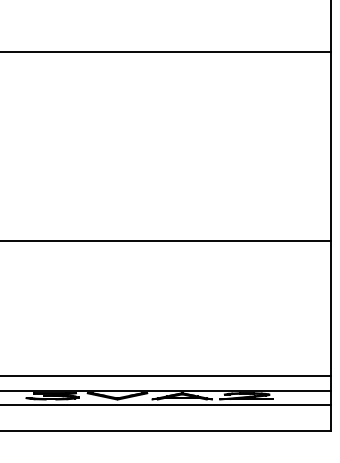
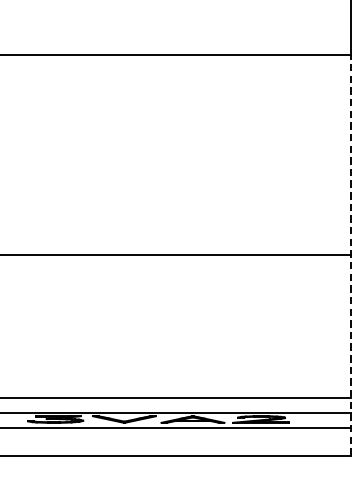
line: (331, 240) -> (350, 254), solid -> dashed

